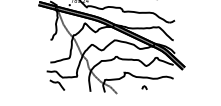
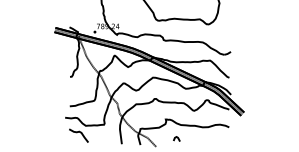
line: (144, 87) -> (176, 138), moved

